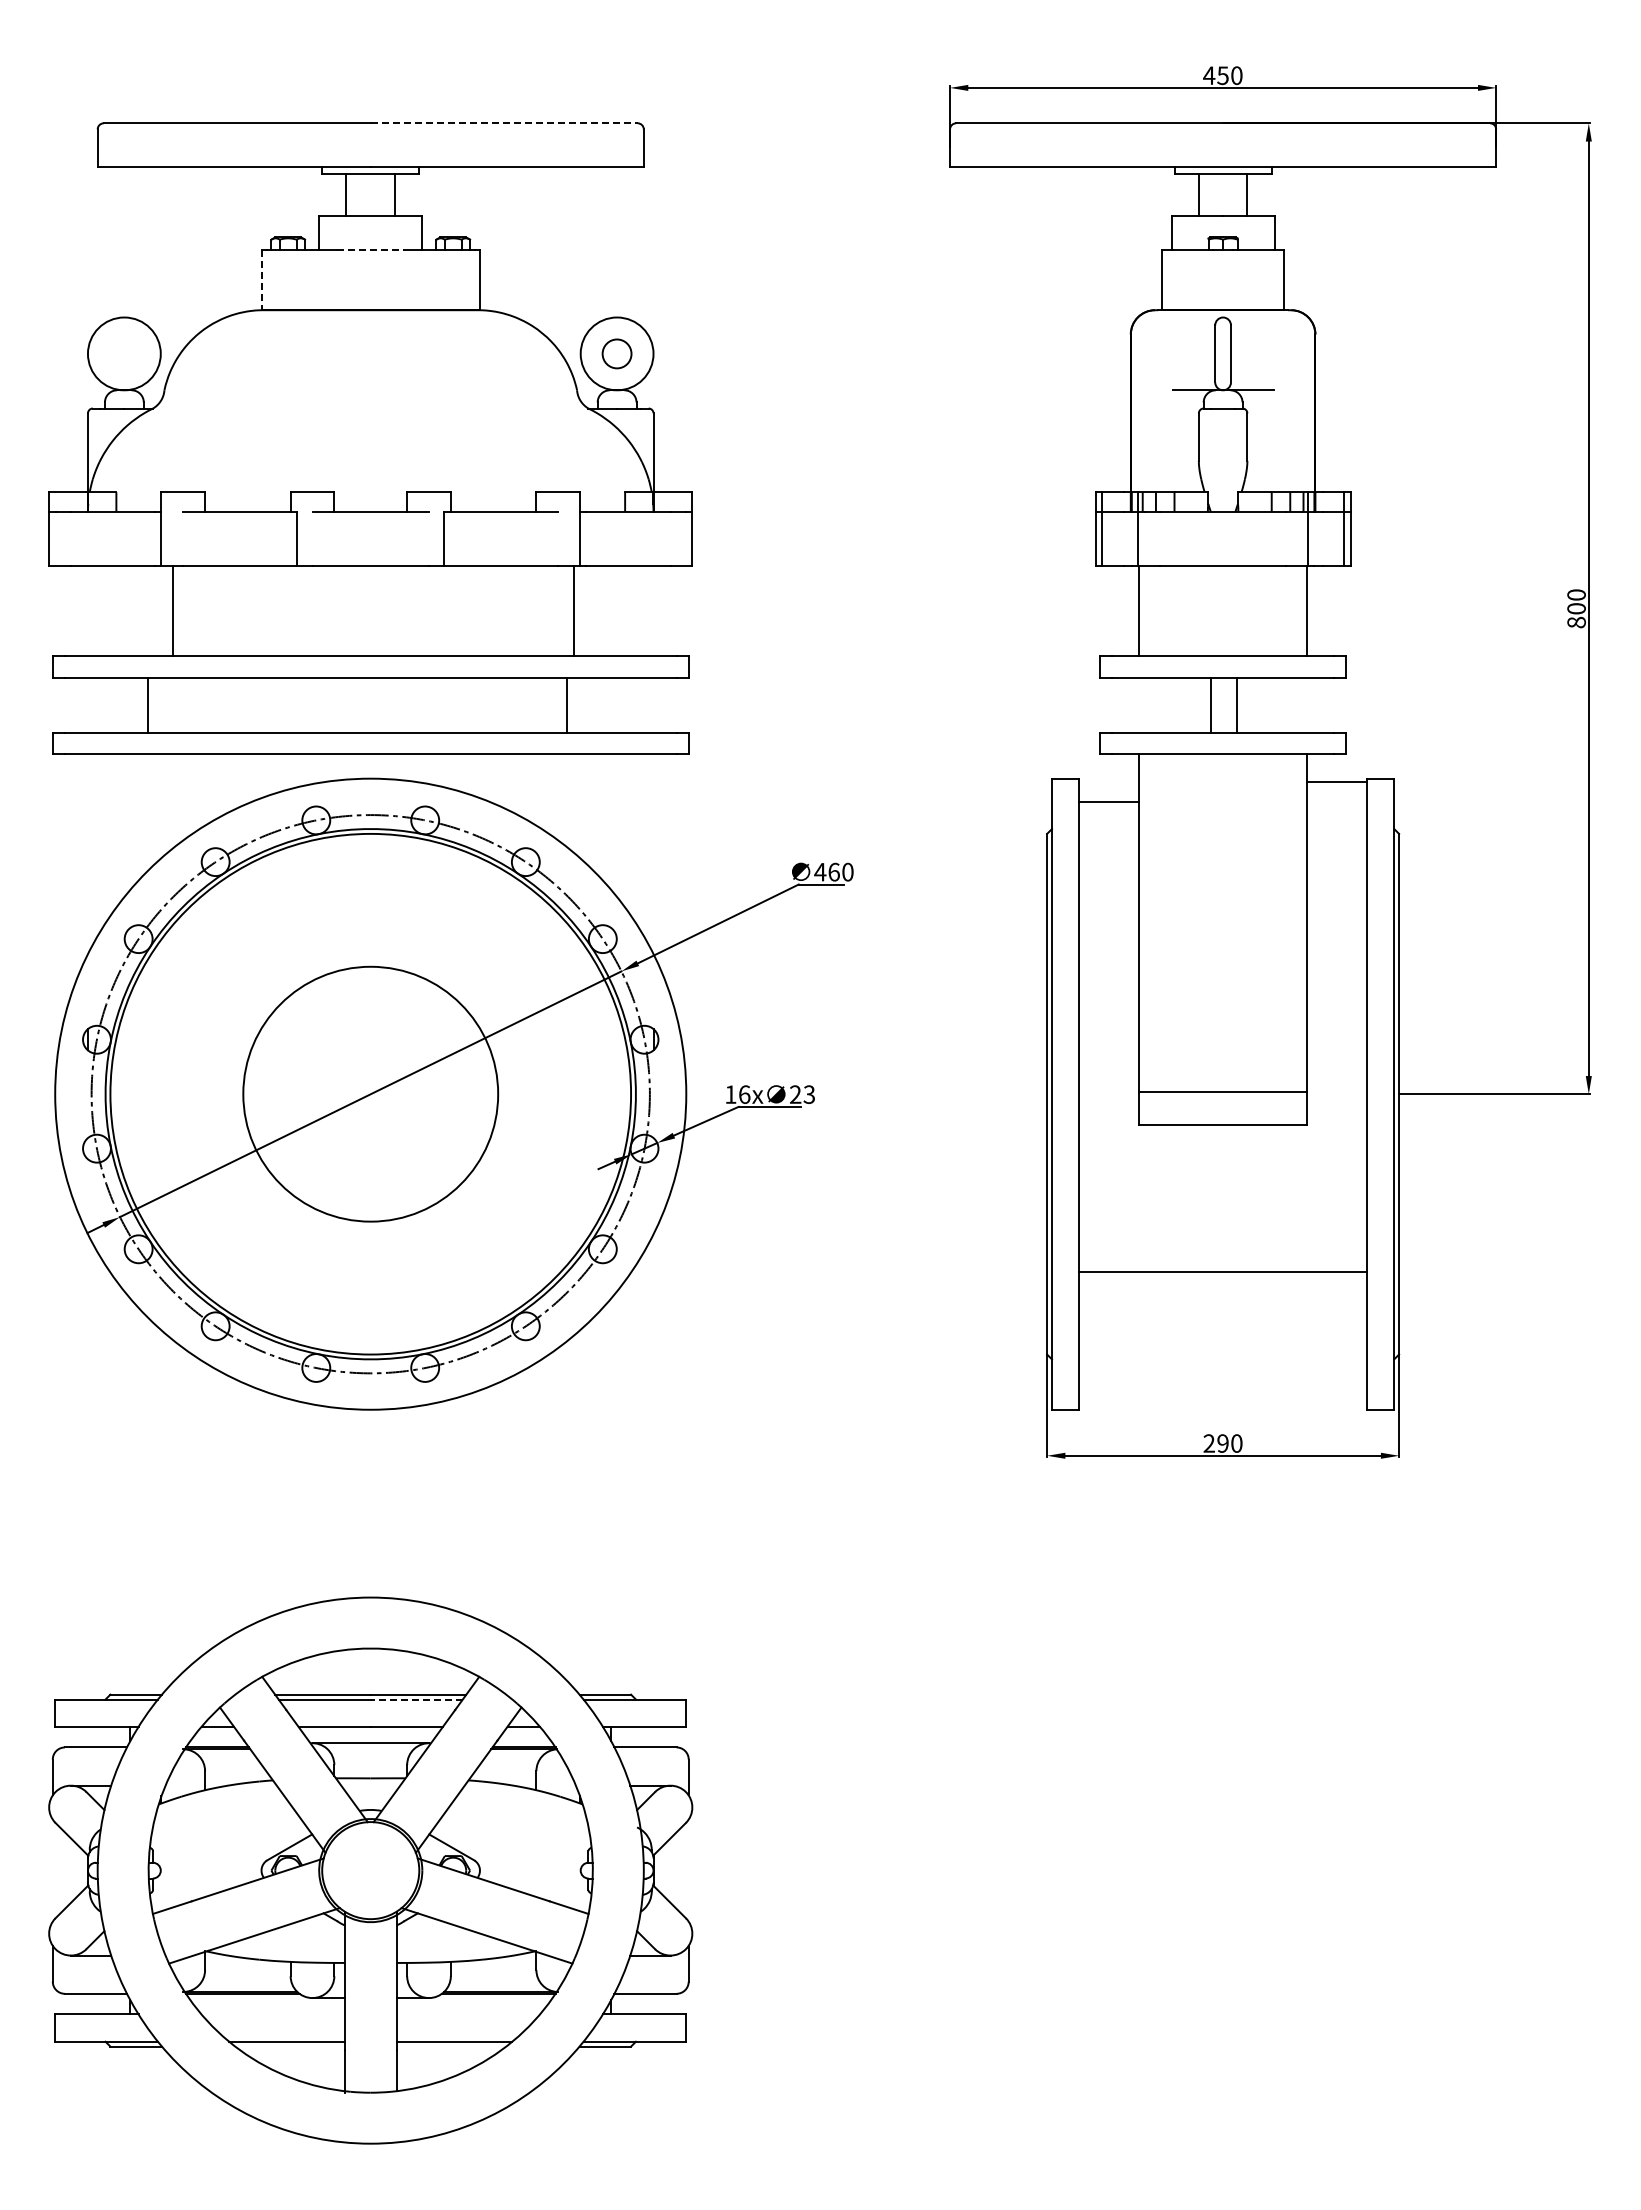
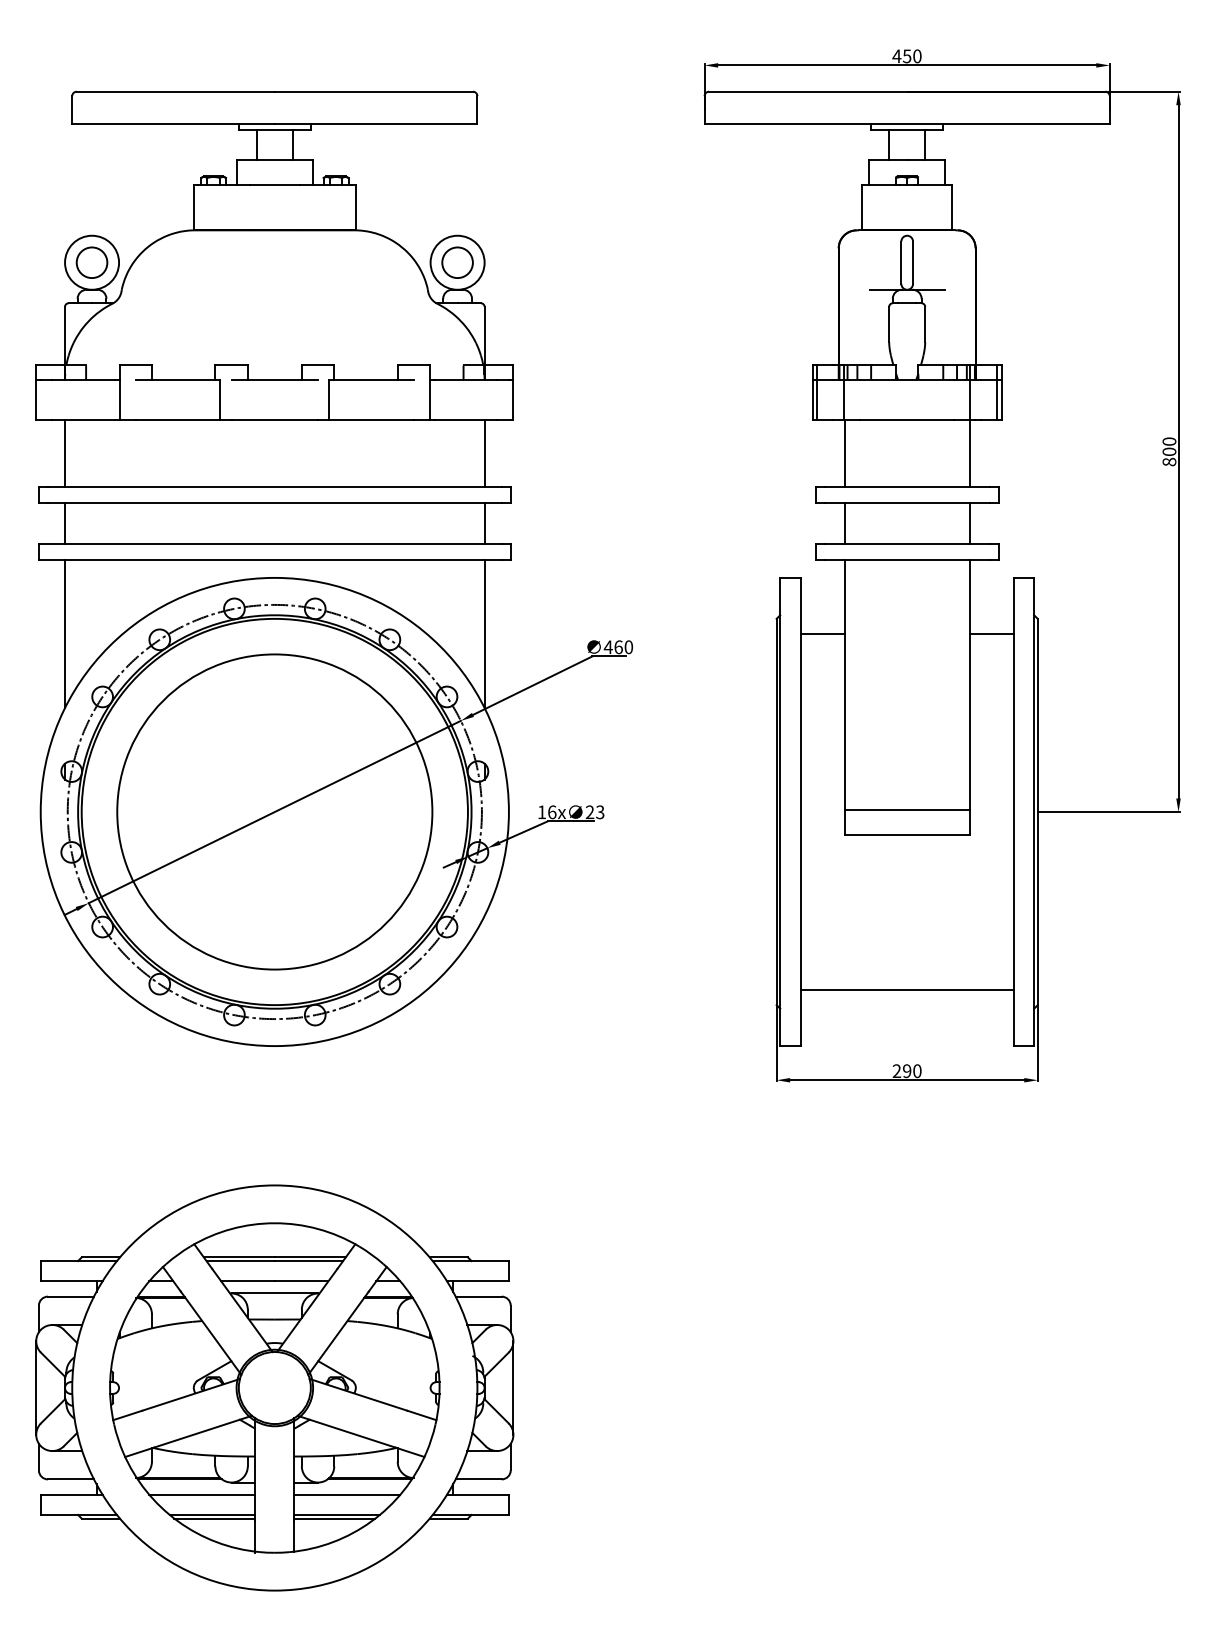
line: (504, 123) -> (374, 91), dashed -> solid
line: (370, 249) -> (274, 185), dashed -> solid
line: (261, 280) -> (193, 208), dashed -> solid
circle: (123, 353) -> (91, 262), added
circle: (616, 353) -> (457, 262), size x1.43
line: (172, 611) -> (64, 453), moved
line: (573, 611) -> (484, 453), moved
line: (147, 704) -> (64, 522), moved
line: (566, 704) -> (484, 522), moved
line: (1210, 704) -> (844, 522), moved
line: (1237, 704) -> (969, 522), moved
line: (1336, 781) -> (991, 633), moved
line: (1108, 801) -> (822, 633), moved
line: (87, 854) -> (64, 634), added
line: (653, 854) -> (484, 634), added
circle: (370, 1093) -> (274, 811), size x1.67
line: (1222, 1271) -> (906, 990), moved
line: (416, 1699) -> (308, 1261), dashed -> solid
line: (49, 1870) -> (36, 1387), added
line: (692, 1870) -> (513, 1387), added
line: (272, 2014) -> (201, 1494), added
line: (468, 2014) -> (347, 1494), added
line: (289, 2046) -> (214, 1518), added
line: (451, 2046) -> (334, 1518), added

